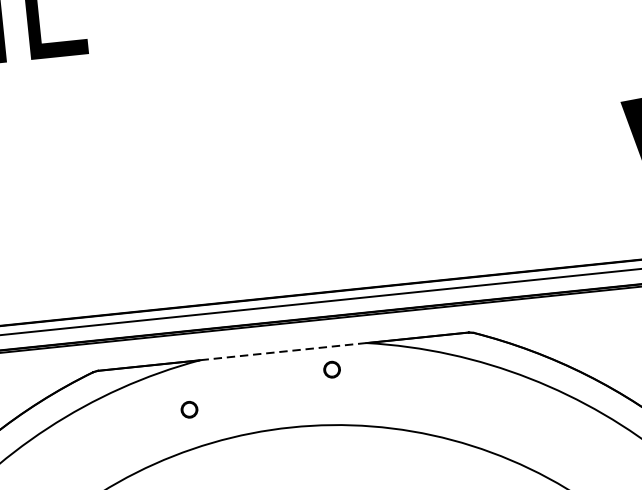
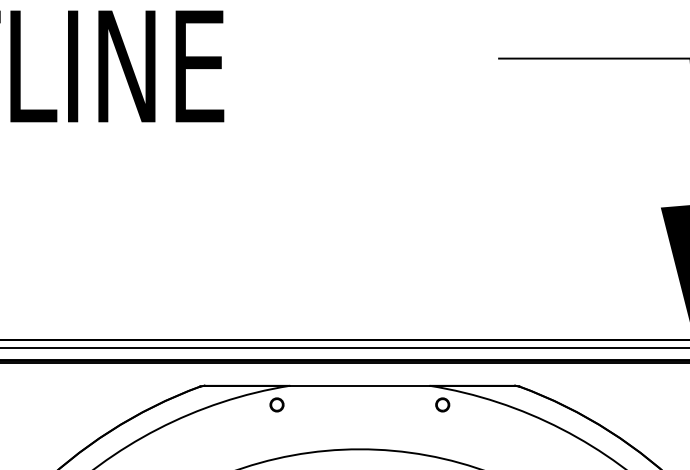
line: (282, 351) -> (359, 385), dashed -> solid
circle: (331, 369) -> (442, 404), moved
circle: (188, 409) -> (276, 404), moved

